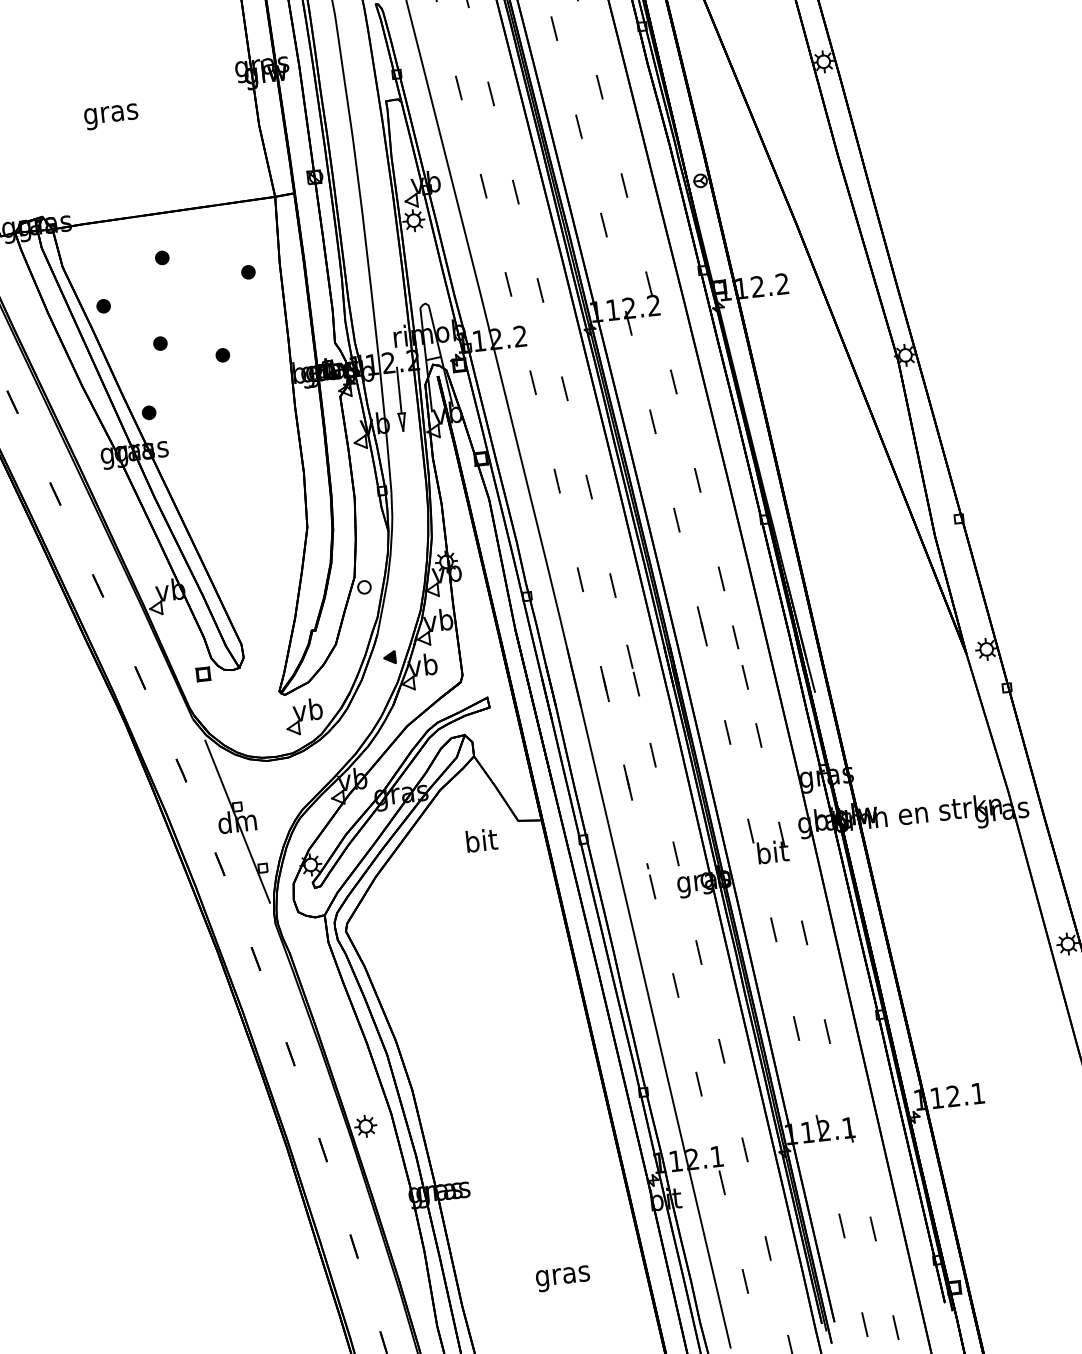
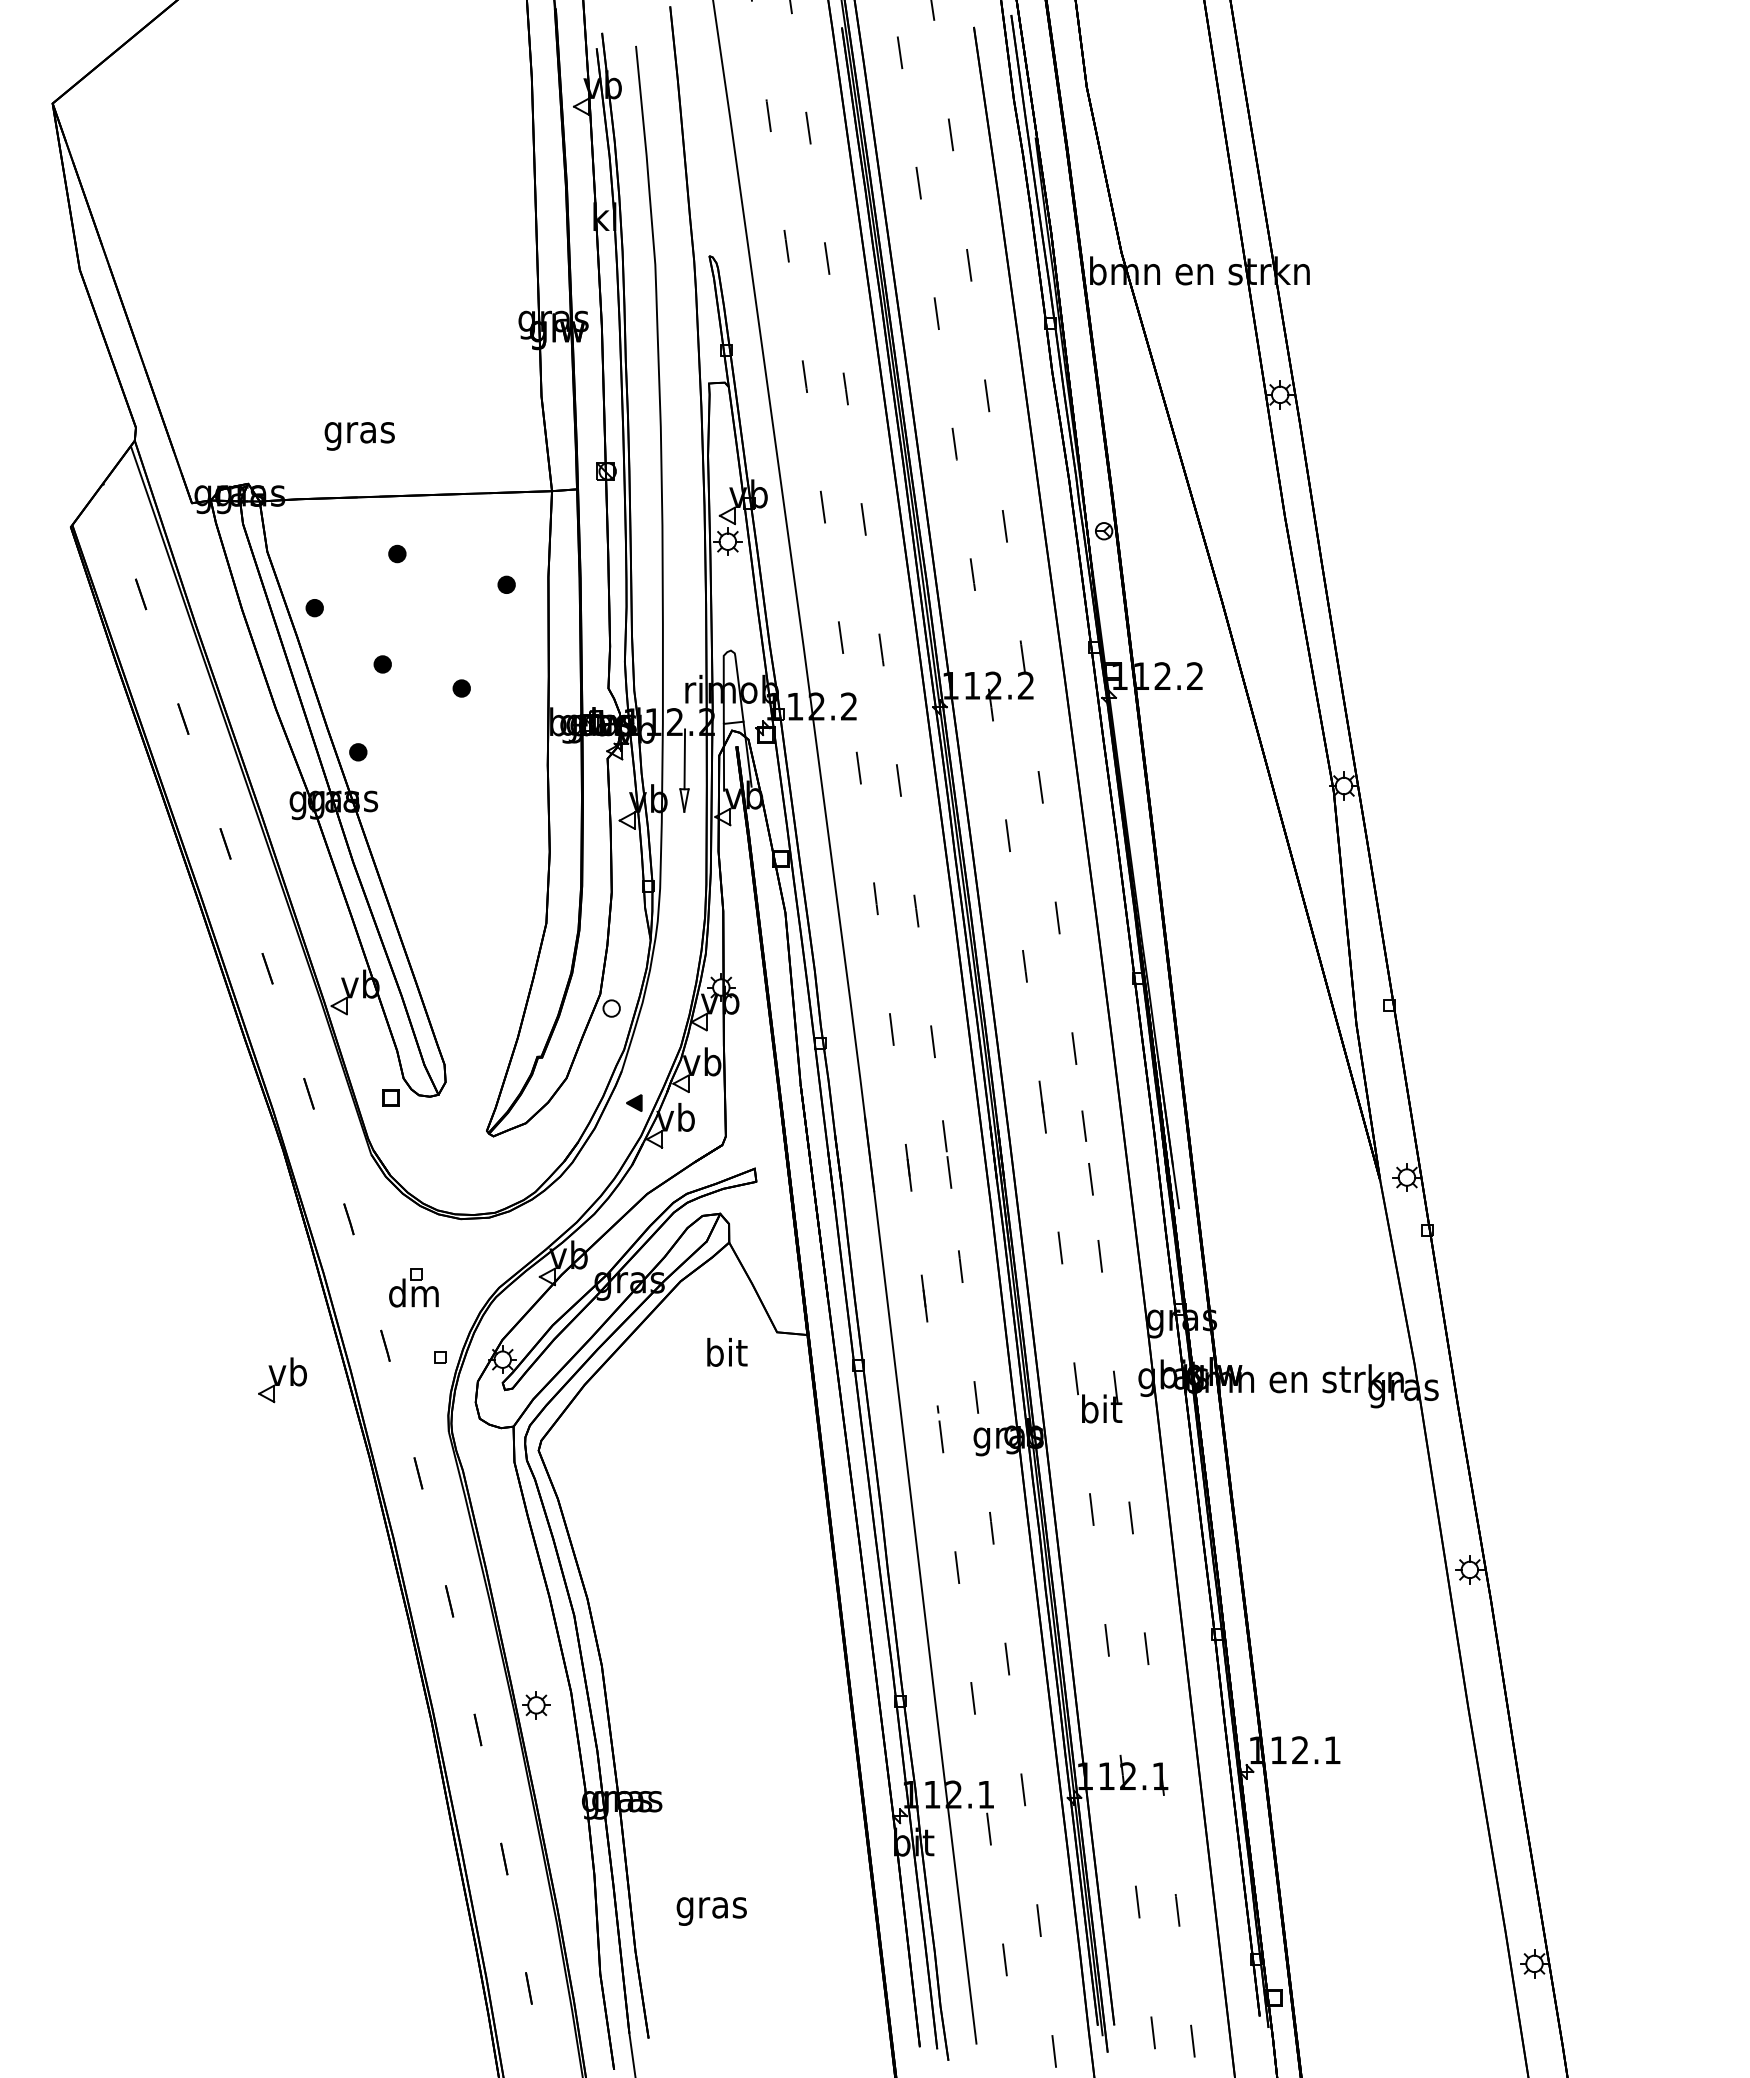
text: (111, 116) -> (359, 436), moved
part: (304, 716) -> (282, 1380), moved
line: (237, 821) -> (414, 1293), removed
text: (562, 1278) -> (711, 1911), moved

